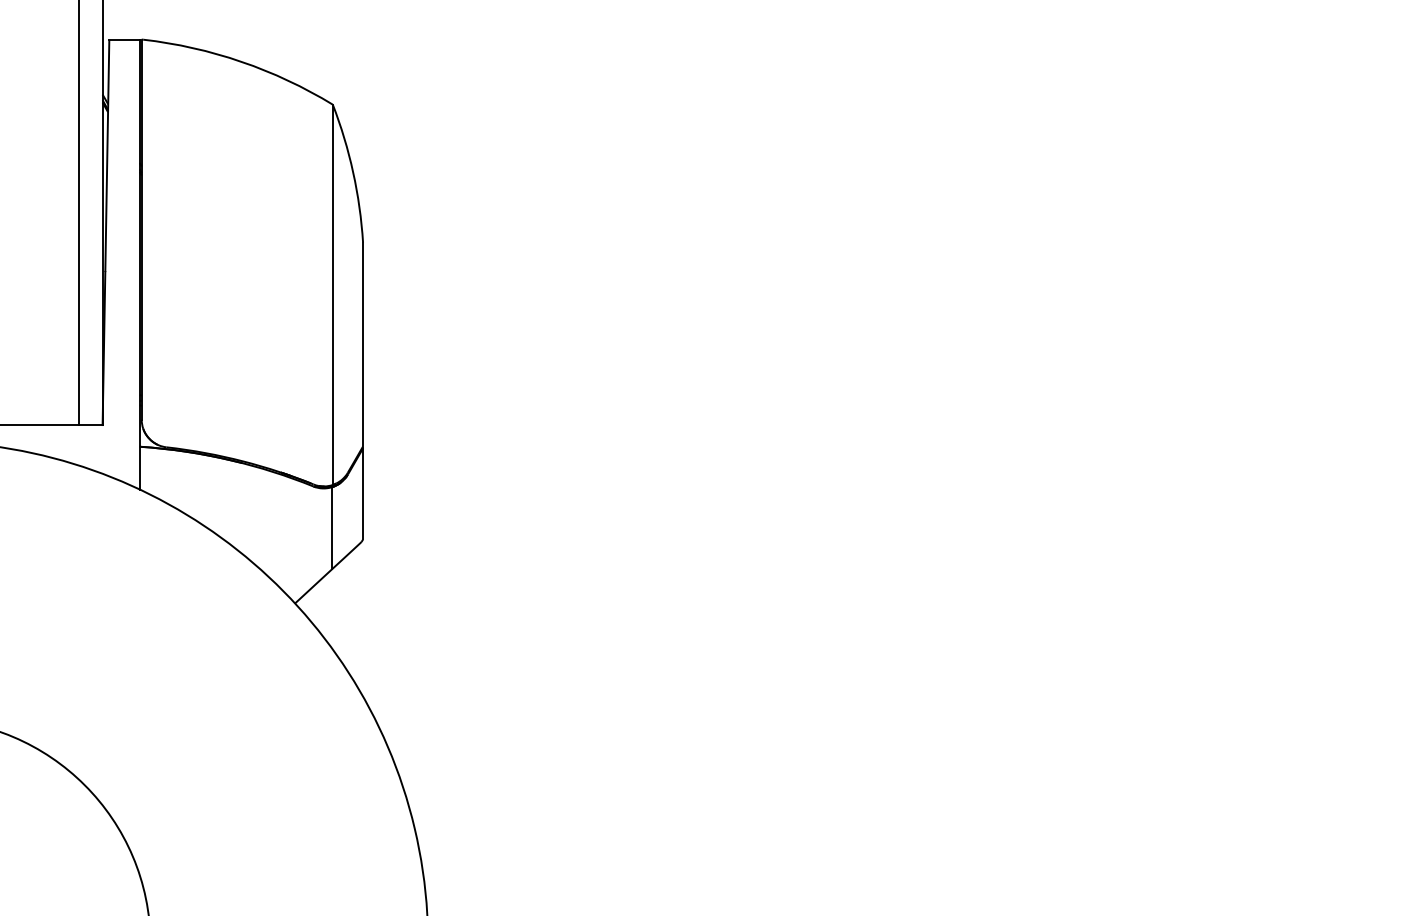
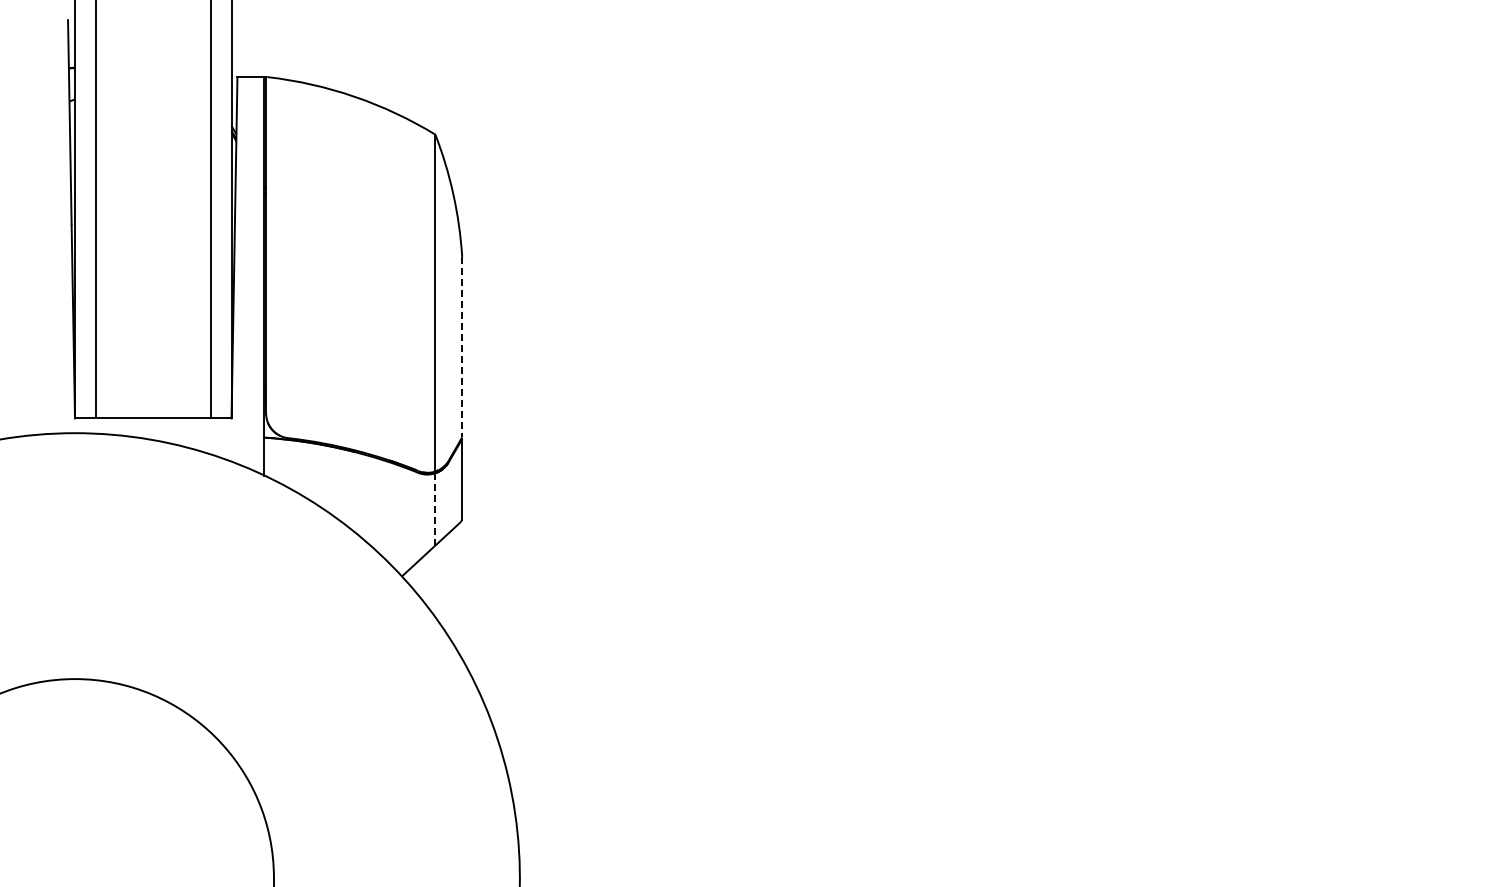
line: (363, 344) -> (462, 347), solid -> dashed
line: (331, 529) -> (434, 510), solid -> dashed

